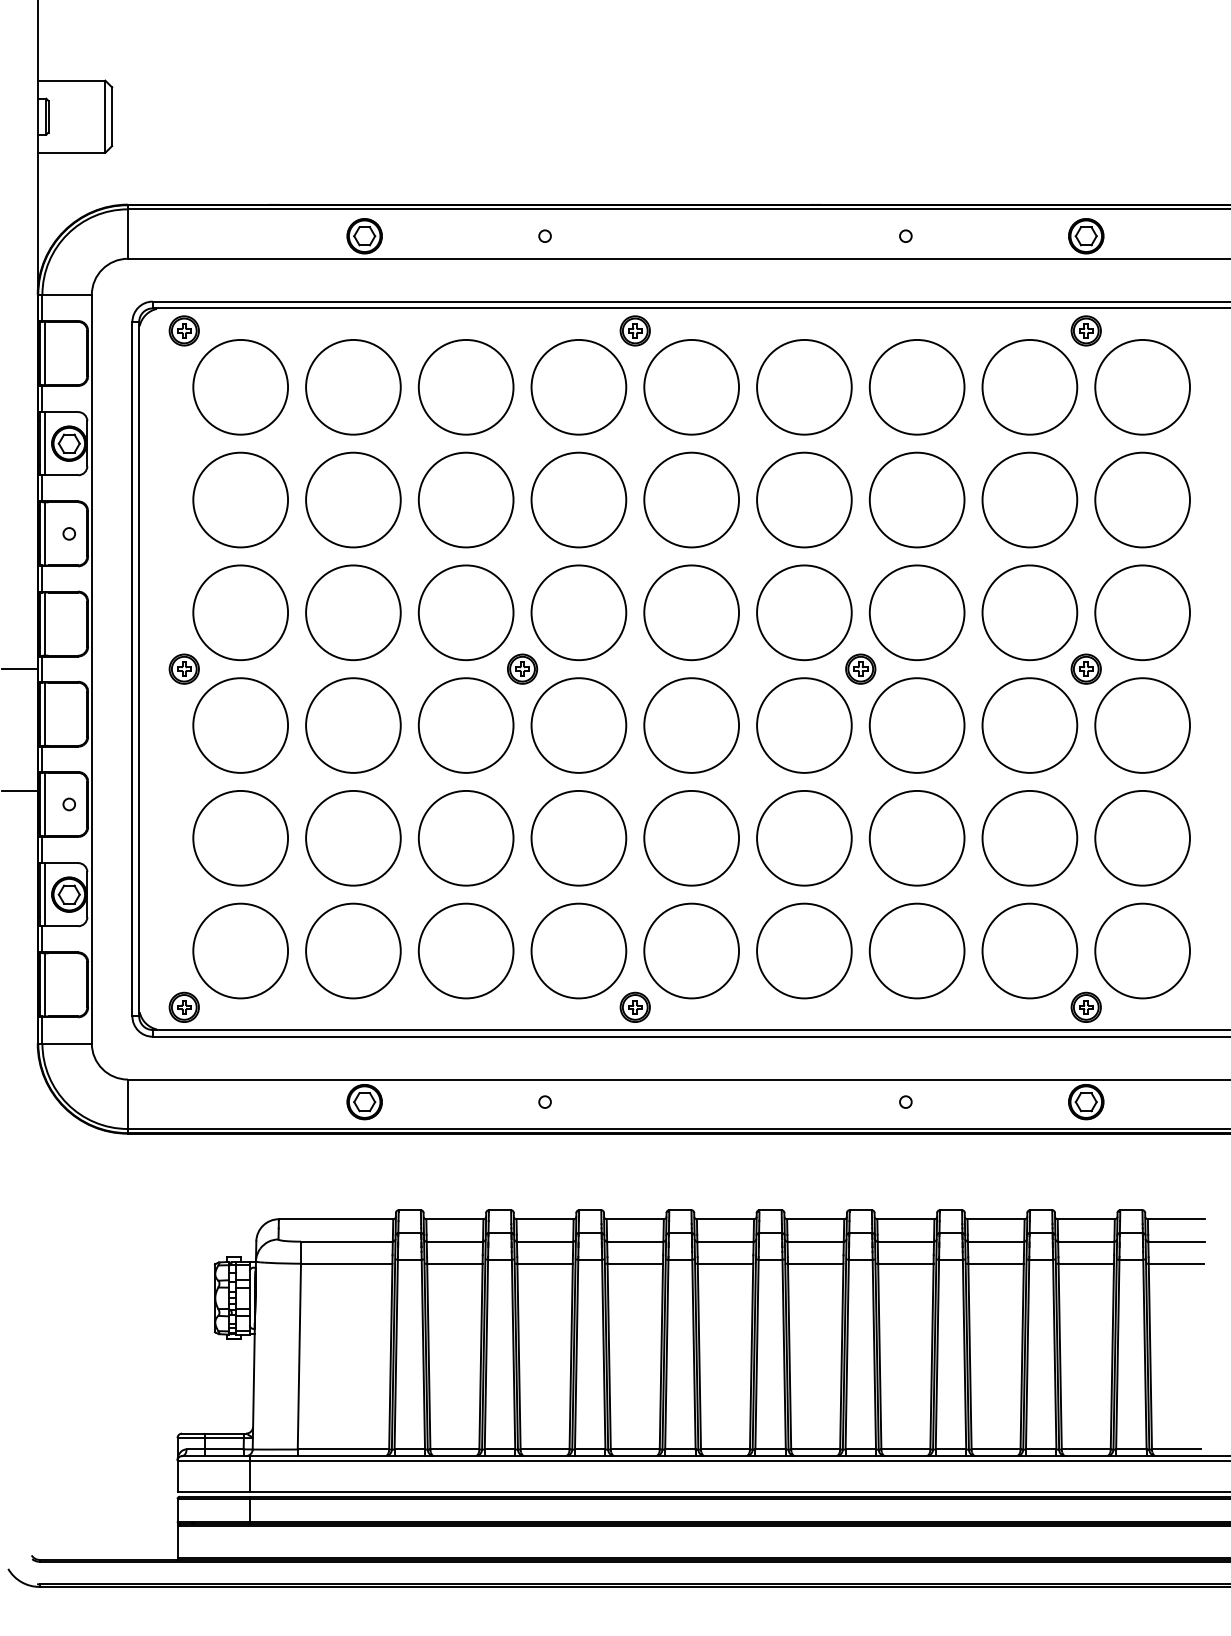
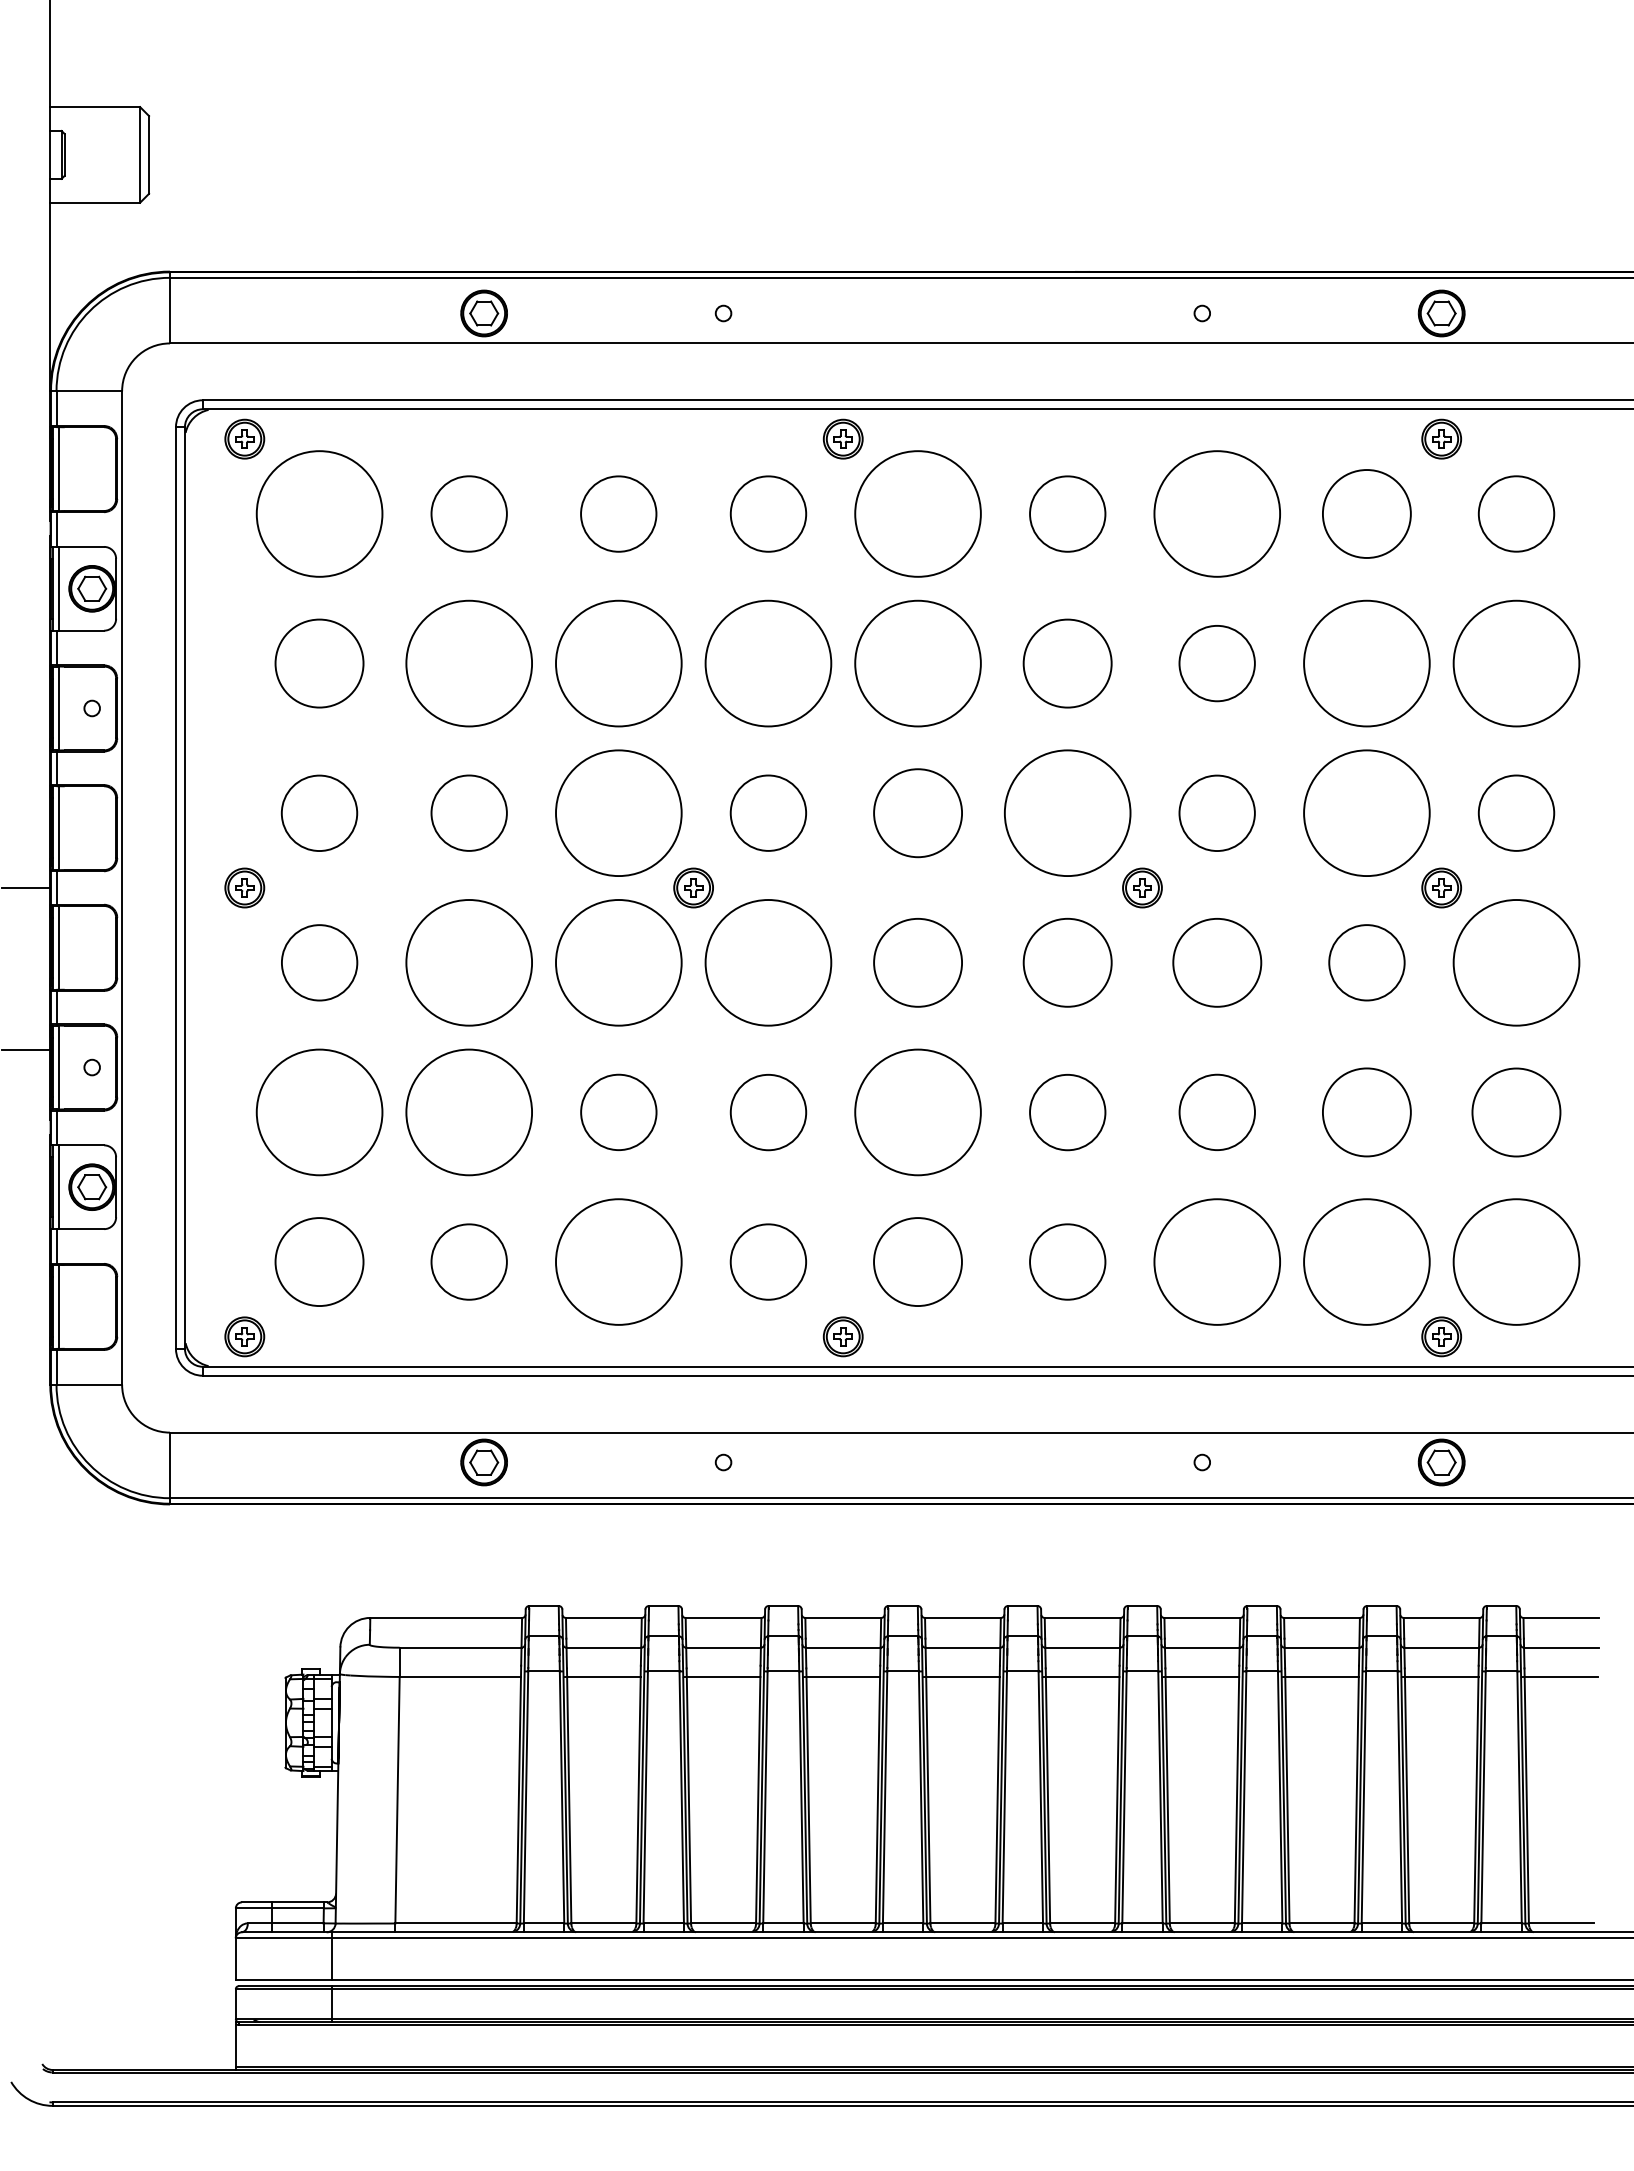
circle: (353, 386) -> (469, 512), size x0.6
circle: (1029, 386) -> (1366, 512), size x0.7
circle: (1142, 386) -> (1516, 512), size x0.6
circle: (465, 387) -> (617, 514), size x0.6
circle: (578, 387) -> (767, 514), size x0.6
circle: (804, 387) -> (1067, 514), size x0.6
circle: (240, 499) -> (319, 662), size x0.7
circle: (804, 499) -> (1067, 662), size x0.7
circle: (916, 499) -> (1216, 662), size x0.6
circle: (240, 612) -> (319, 812), size x0.6
circle: (353, 612) -> (469, 812), size x0.6
circle: (578, 612) -> (767, 812), size x0.6
circle: (691, 612) -> (917, 812), size x0.7
circle: (916, 612) -> (1216, 812), size x0.6
circle: (1142, 612) -> (1516, 812), size x0.6
circle: (240, 725) -> (319, 962), size x0.6
circle: (691, 725) -> (917, 962), size x0.7
circle: (804, 725) -> (1067, 962), size x0.7
circle: (916, 725) -> (1216, 962), size x0.7
circle: (1029, 725) -> (1366, 962), size x0.6
circle: (465, 837) -> (617, 1111), size x0.6
circle: (916, 837) -> (1216, 1111), size x0.6
circle: (1029, 837) -> (1366, 1111), size x0.7
circle: (578, 838) -> (767, 1112), size x0.6
circle: (804, 838) -> (1067, 1112), size x0.6
circle: (1142, 838) -> (1516, 1112), size x0.7
circle: (240, 950) -> (319, 1261), size x0.7
circle: (353, 950) -> (469, 1261), size x0.6
circle: (578, 950) -> (767, 1261), size x0.6
circle: (691, 950) -> (917, 1261), size x0.7
circle: (804, 950) -> (1067, 1261), size x0.6

